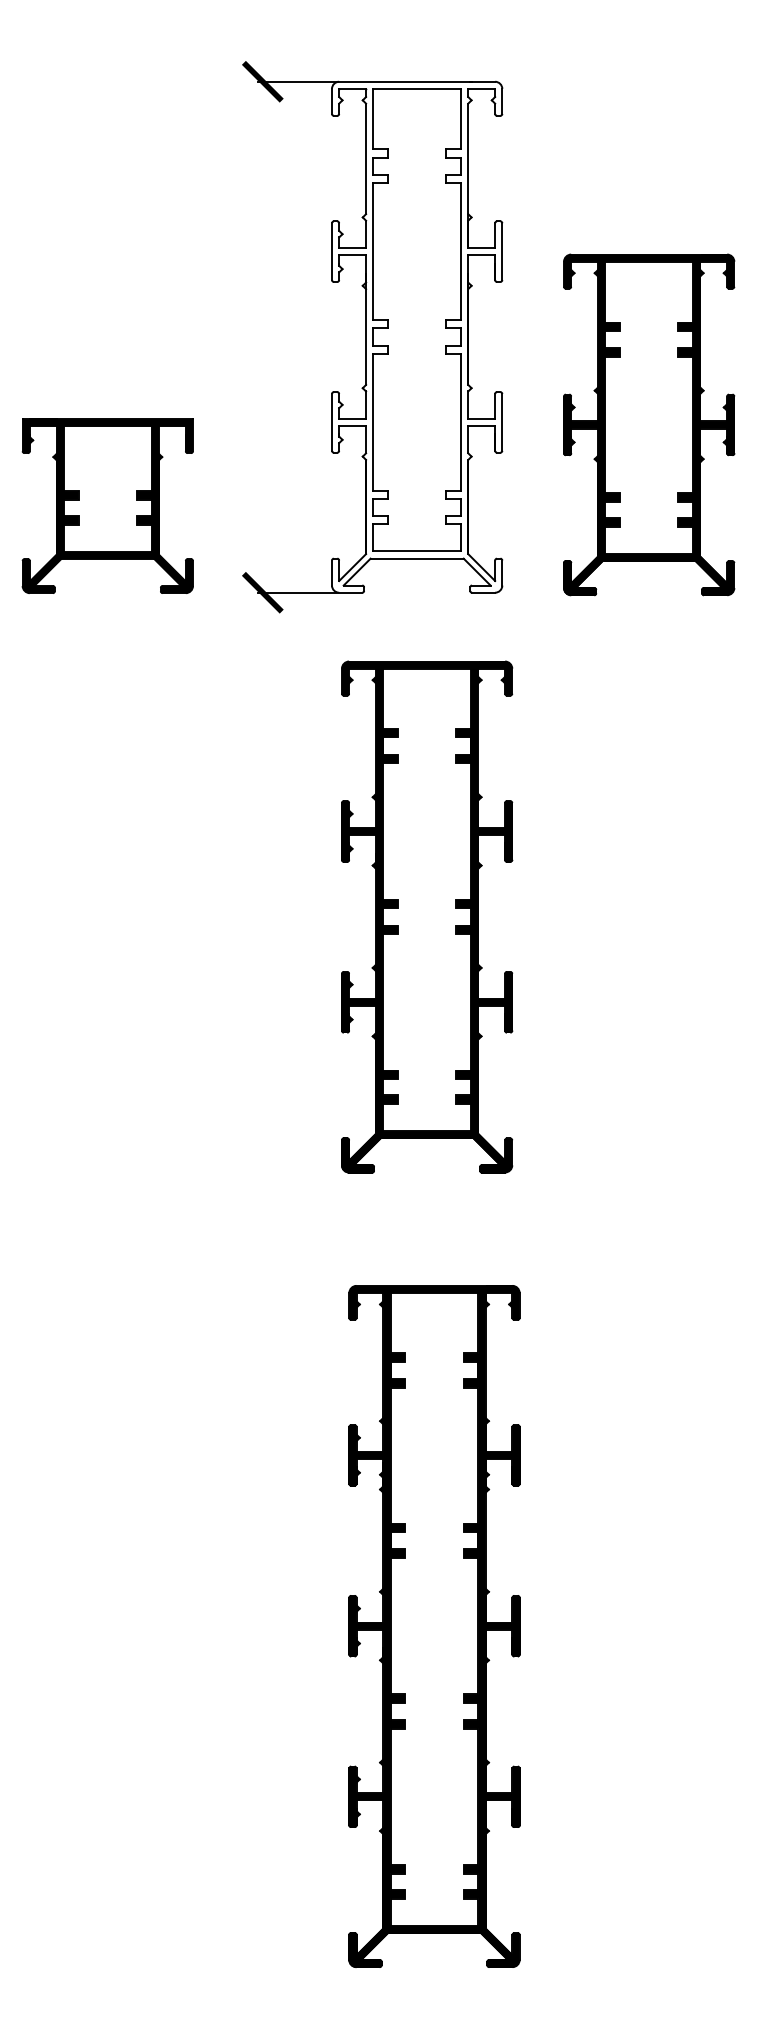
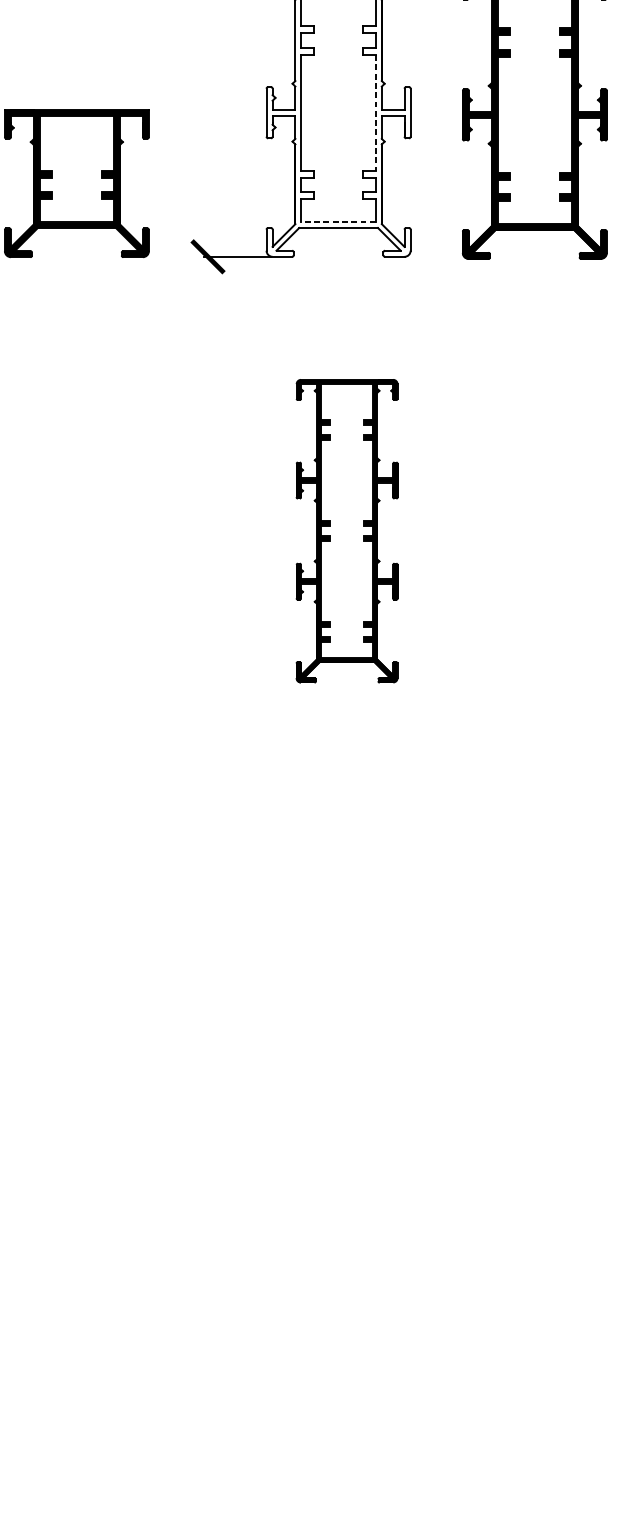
line: (461, 422) -> (376, 112), solid -> dashed
line: (417, 551) -> (338, 221), solid -> dashed
part: (427, 916) -> (347, 530), size x0.7
part: (434, 1626) -> (353, 1131), removed

